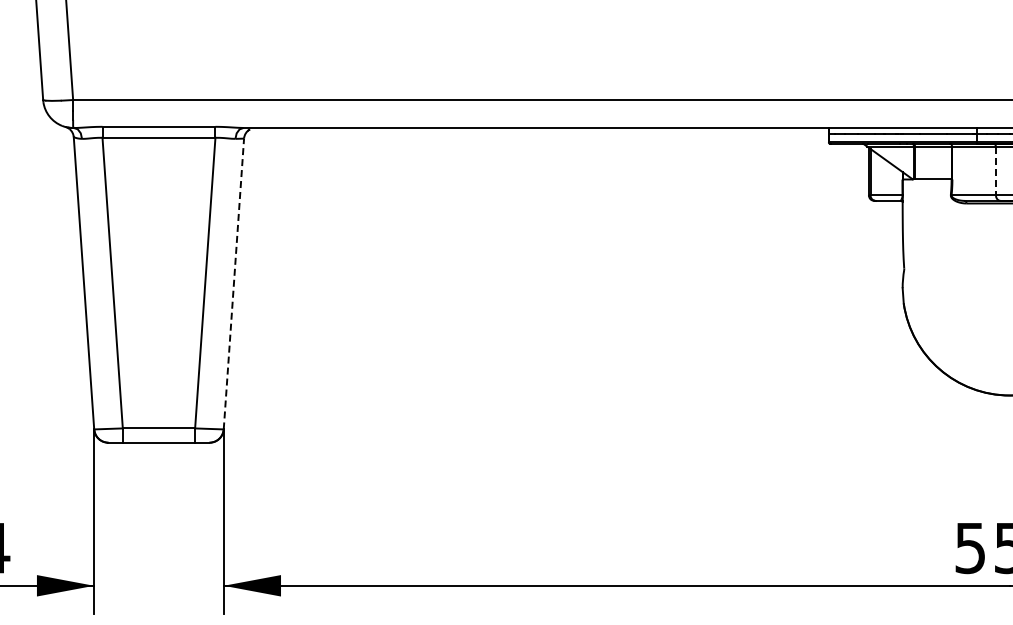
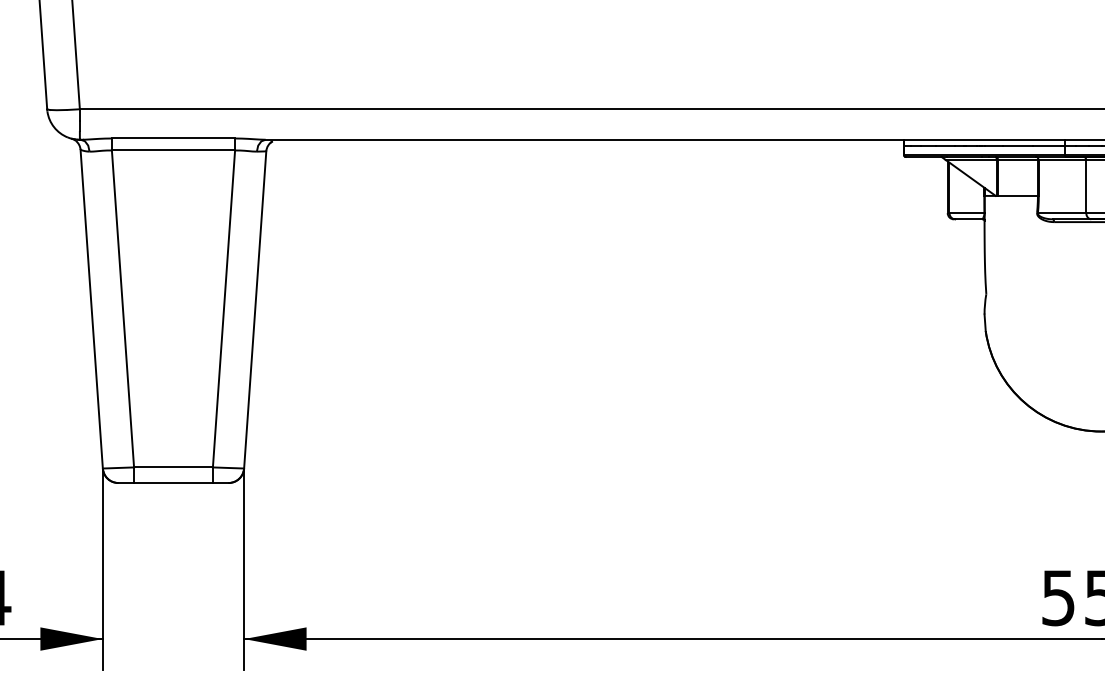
line: (995, 171) -> (1085, 187), dashed -> solid
line: (233, 284) -> (254, 310), dashed -> solid

